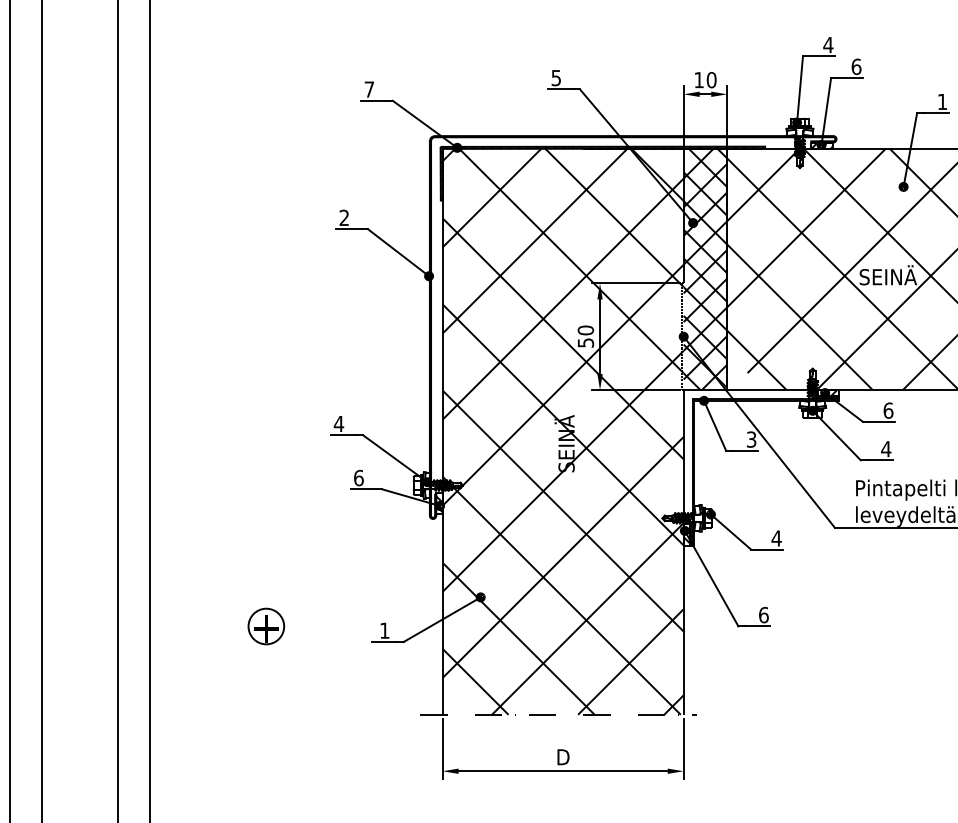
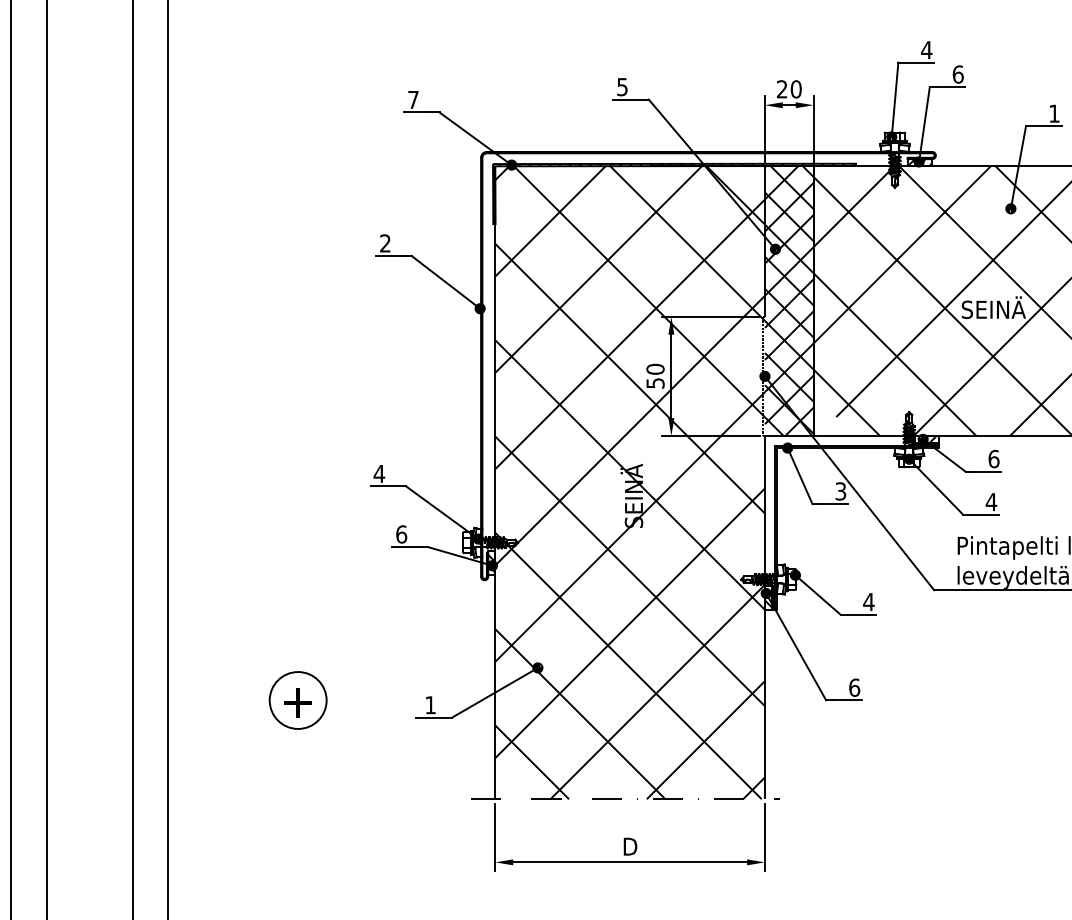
text: (698, 80) -> (781, 89), 10 -> 20
circle: (265, 626) -> (297, 700), size x1.43

